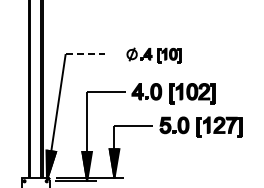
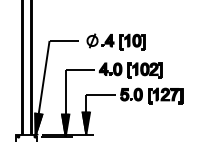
line: (85, 54) -> (64, 41), dashed -> solid
part: (153, 55) -> (115, 41), size x1.43

